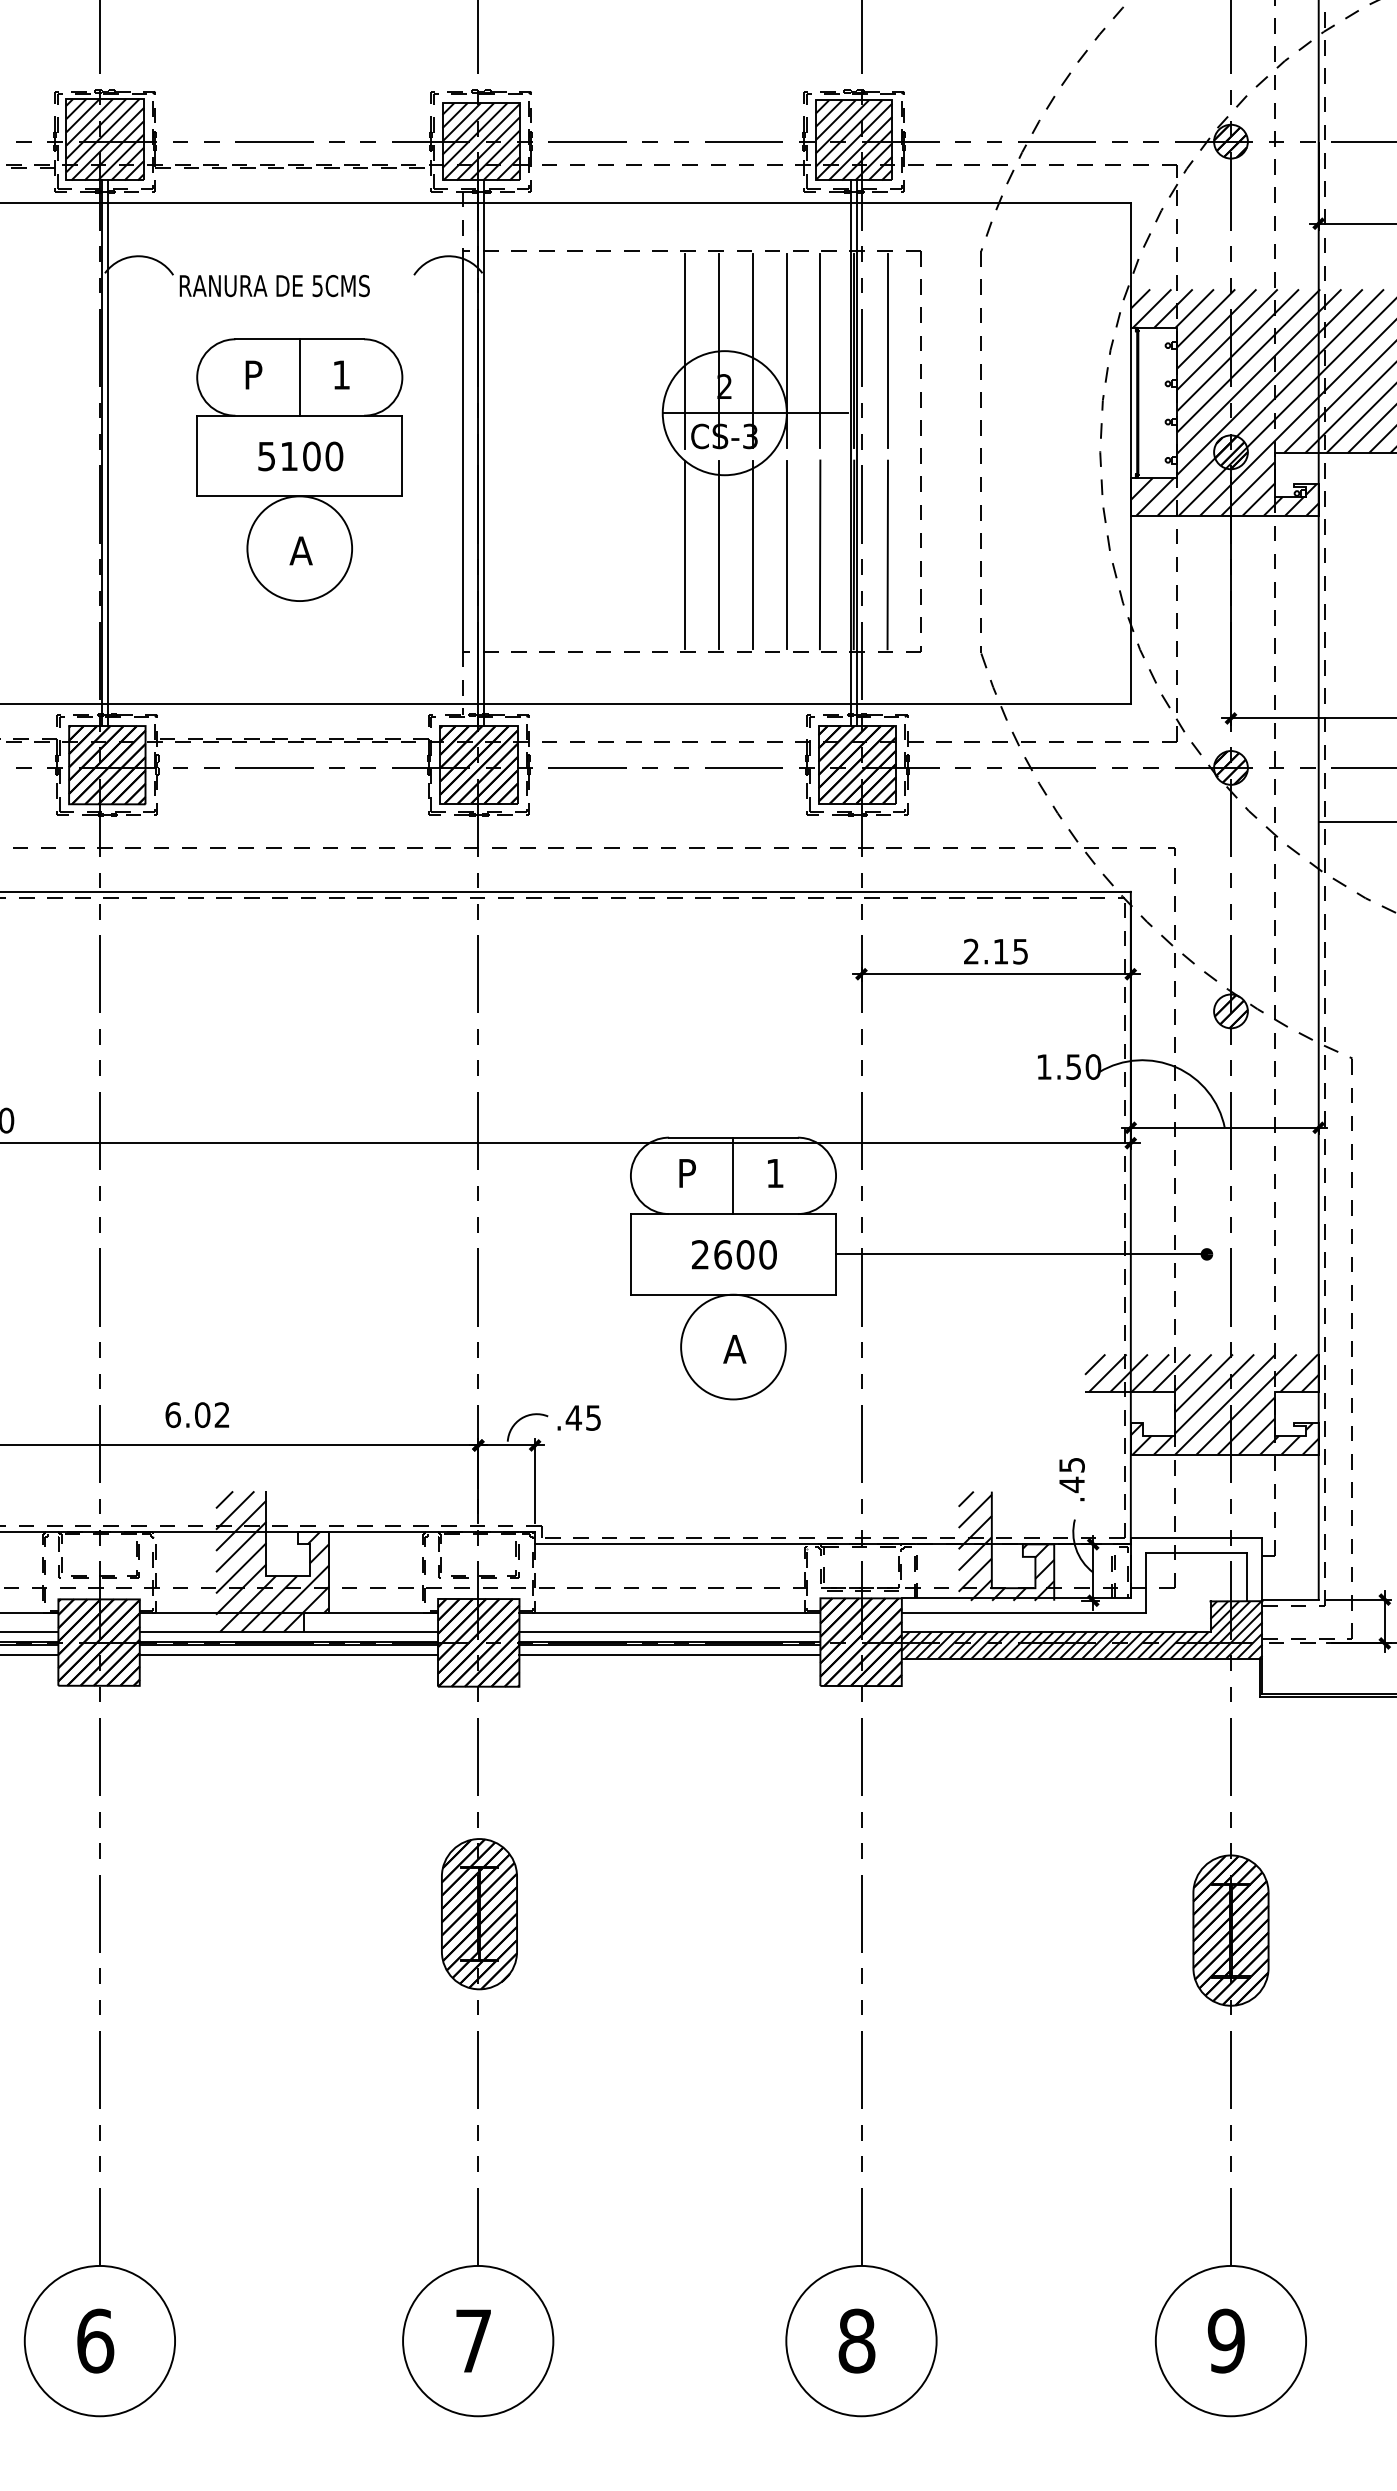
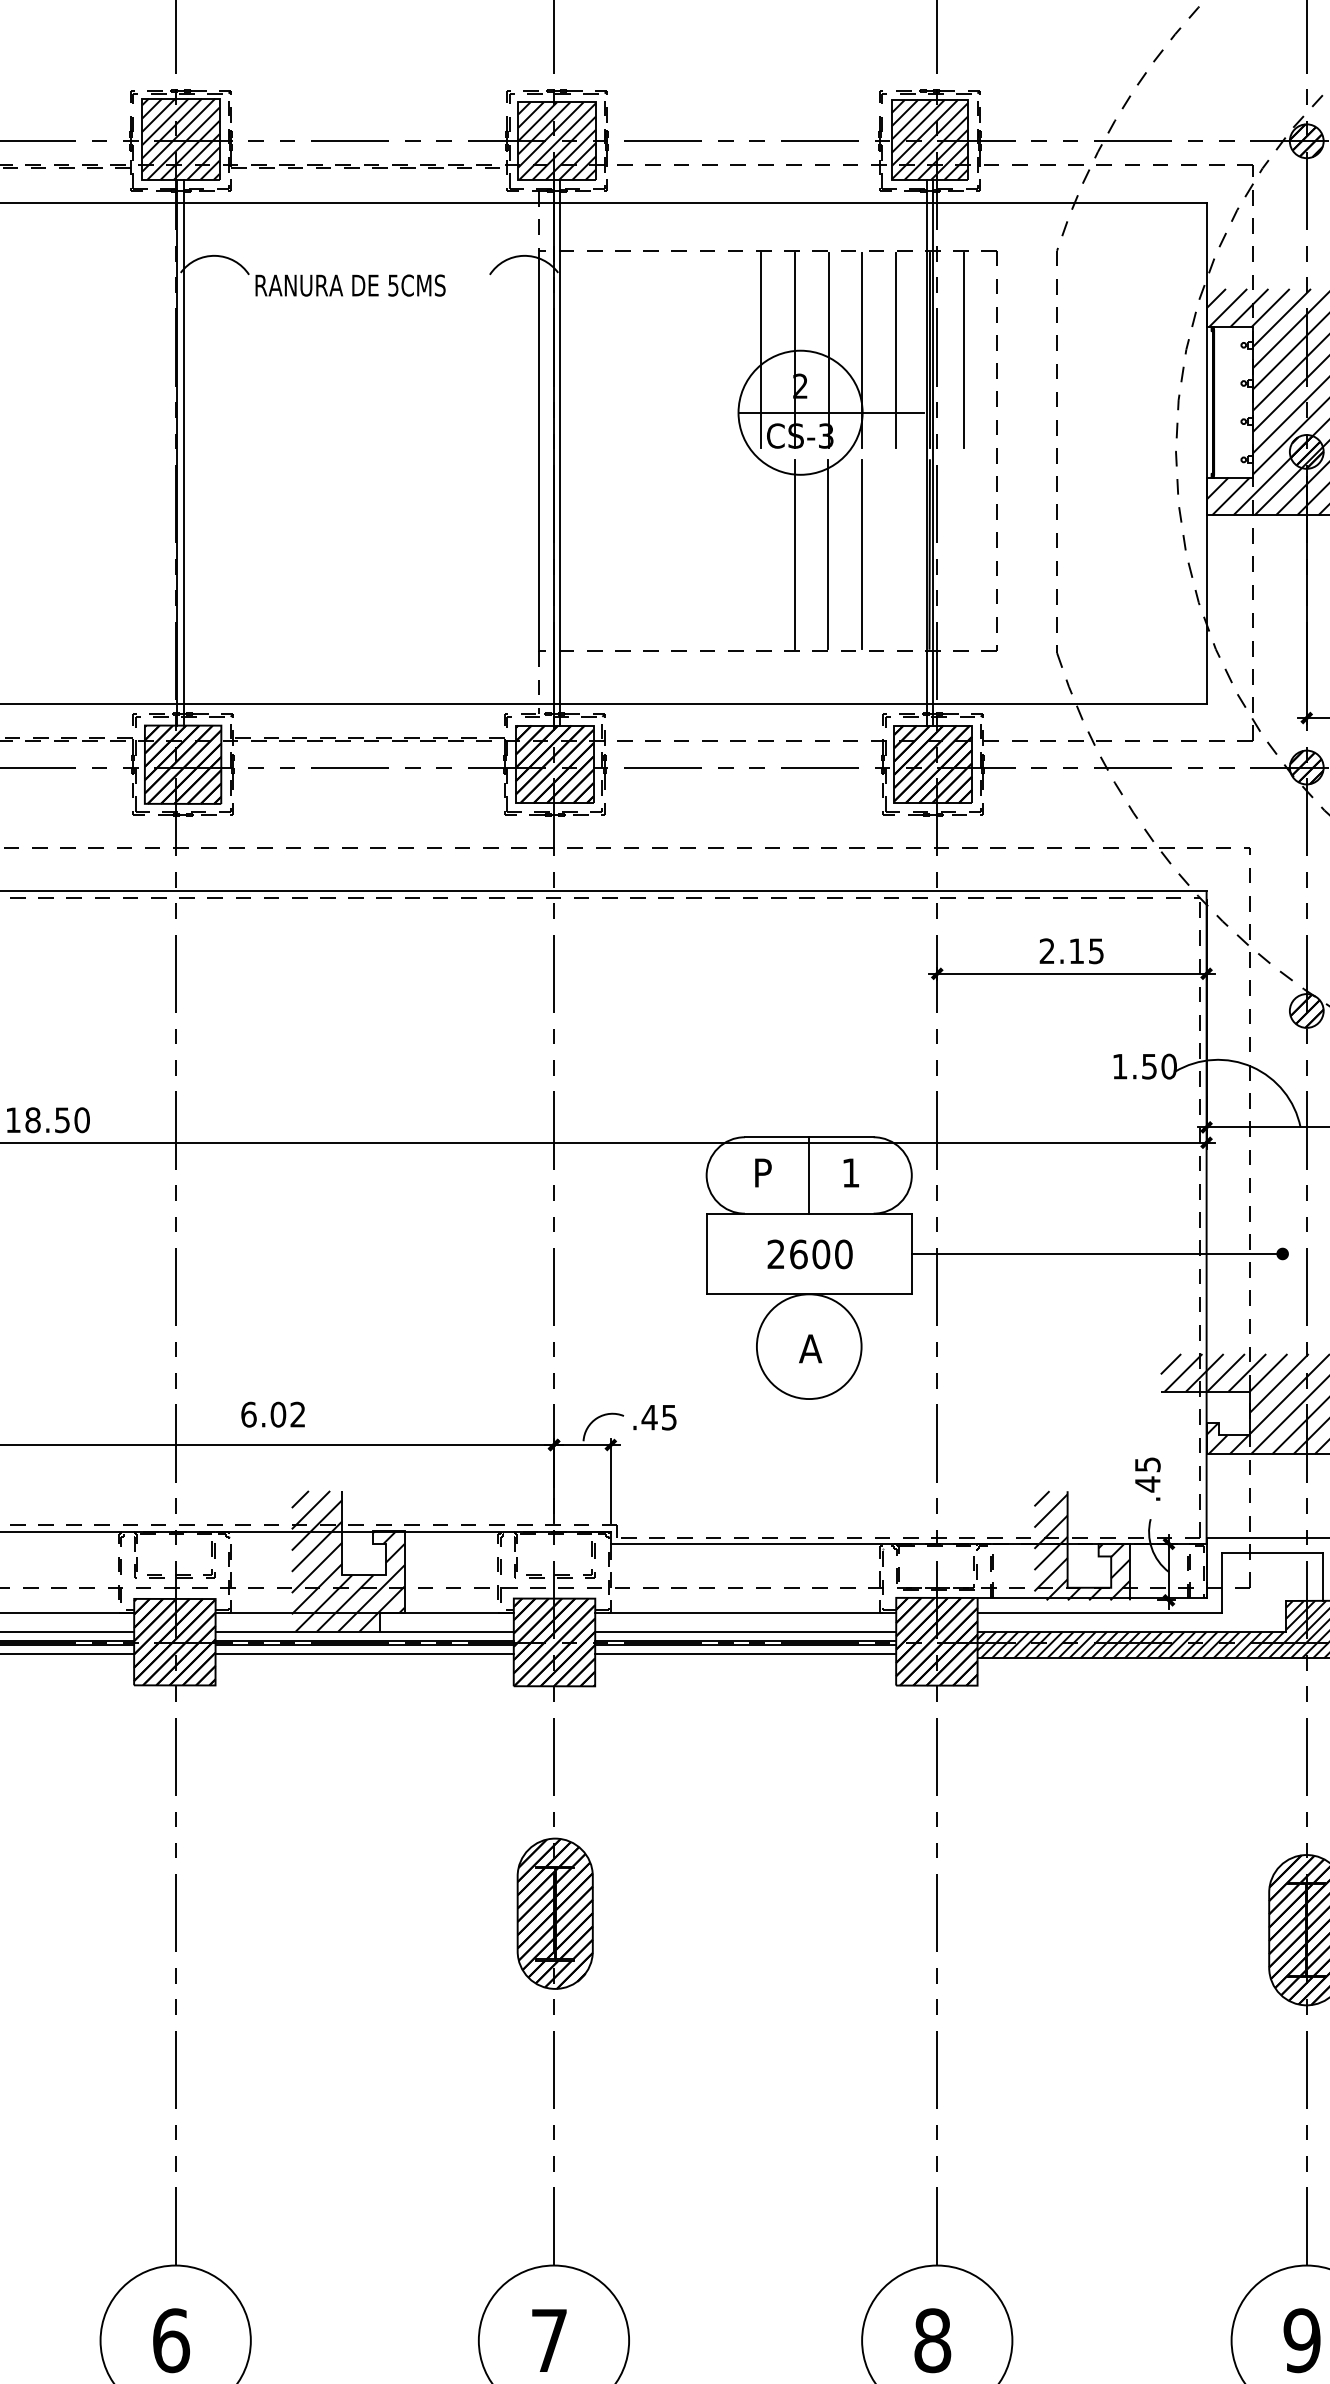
part: (299, 469) -> (375, 469), removed
line: (819, 554) -> (895, 554), removed
line: (887, 554) -> (963, 554), removed
line: (685, 555) -> (761, 555), removed

